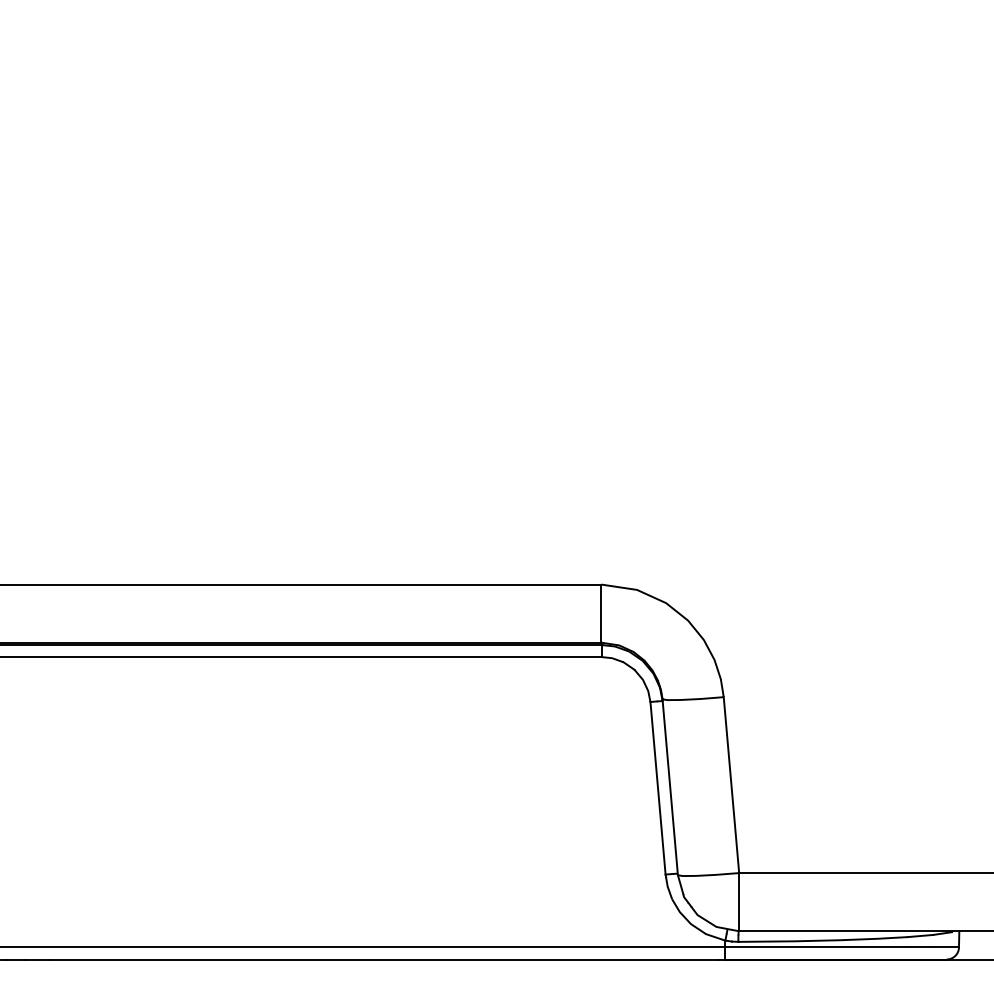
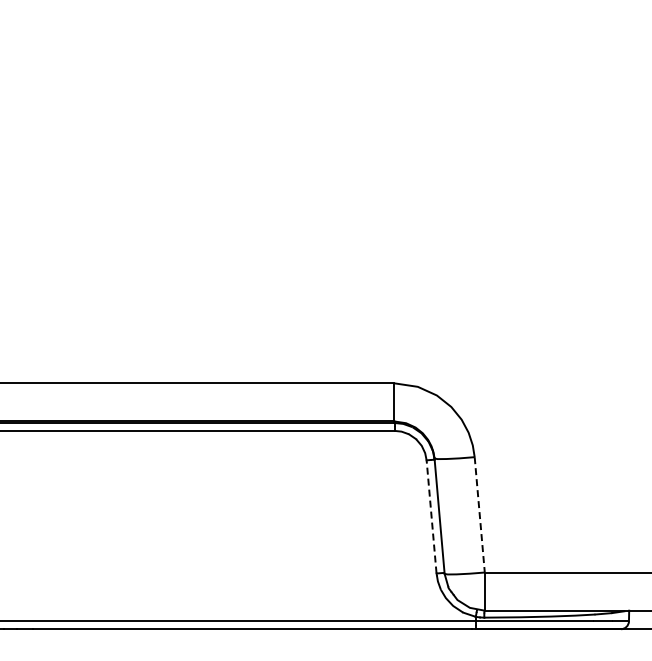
line: (731, 784) -> (479, 514), solid -> dashed
line: (657, 787) -> (431, 516), solid -> dashed

